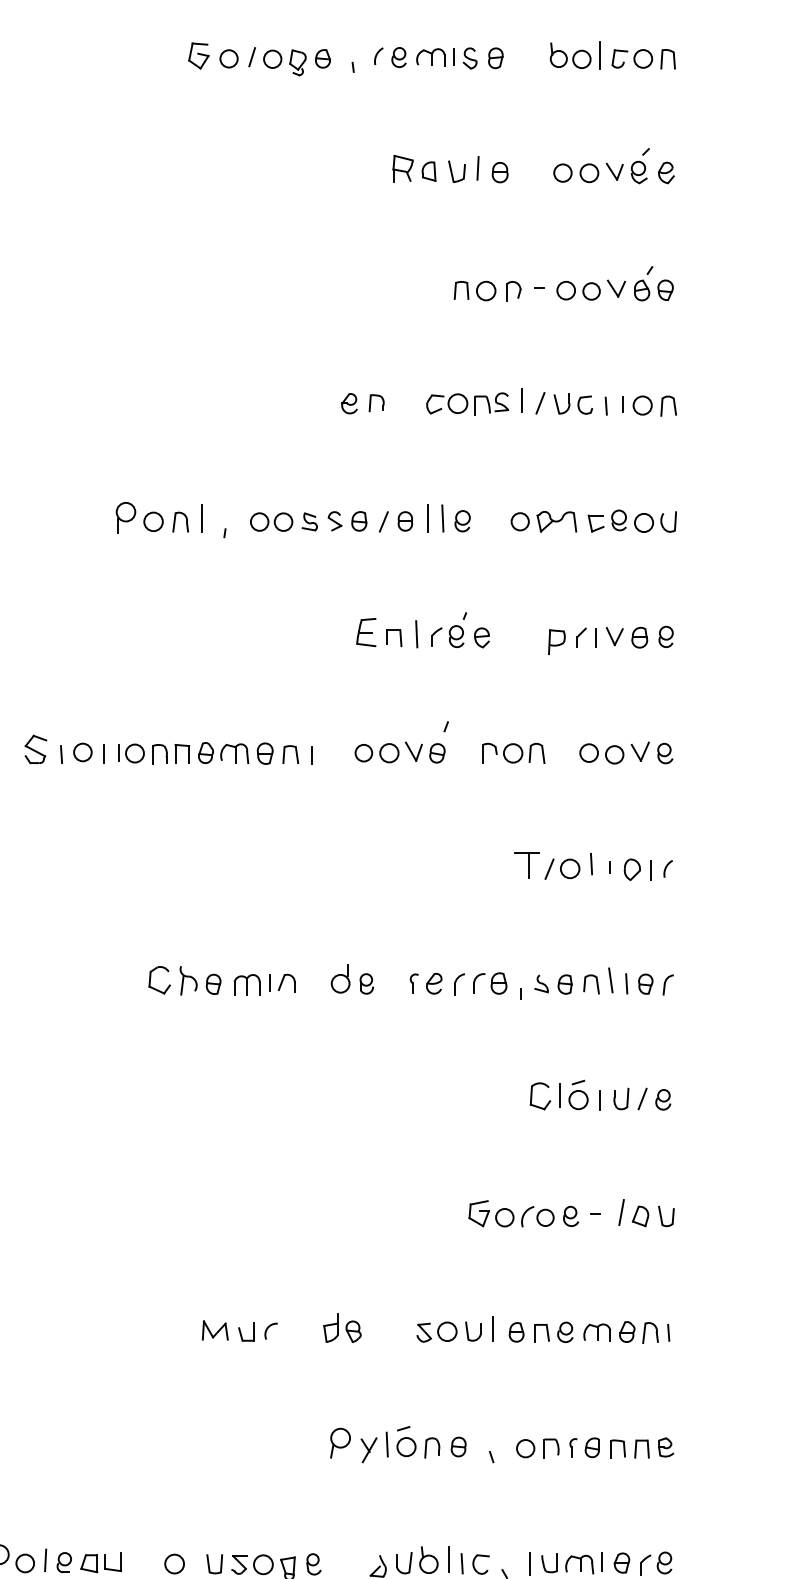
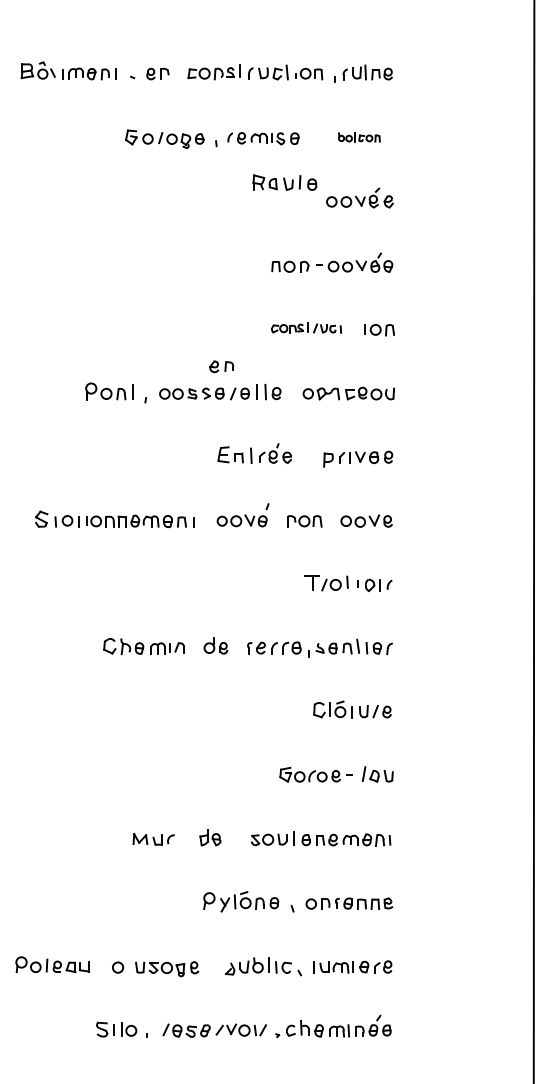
part: (613, 56) -> (359, 137), size x0.6
part: (449, 168) -> (284, 182), moved
part: (516, 401) -> (306, 327), size x0.7
part: (362, 403) -> (221, 366), moved

